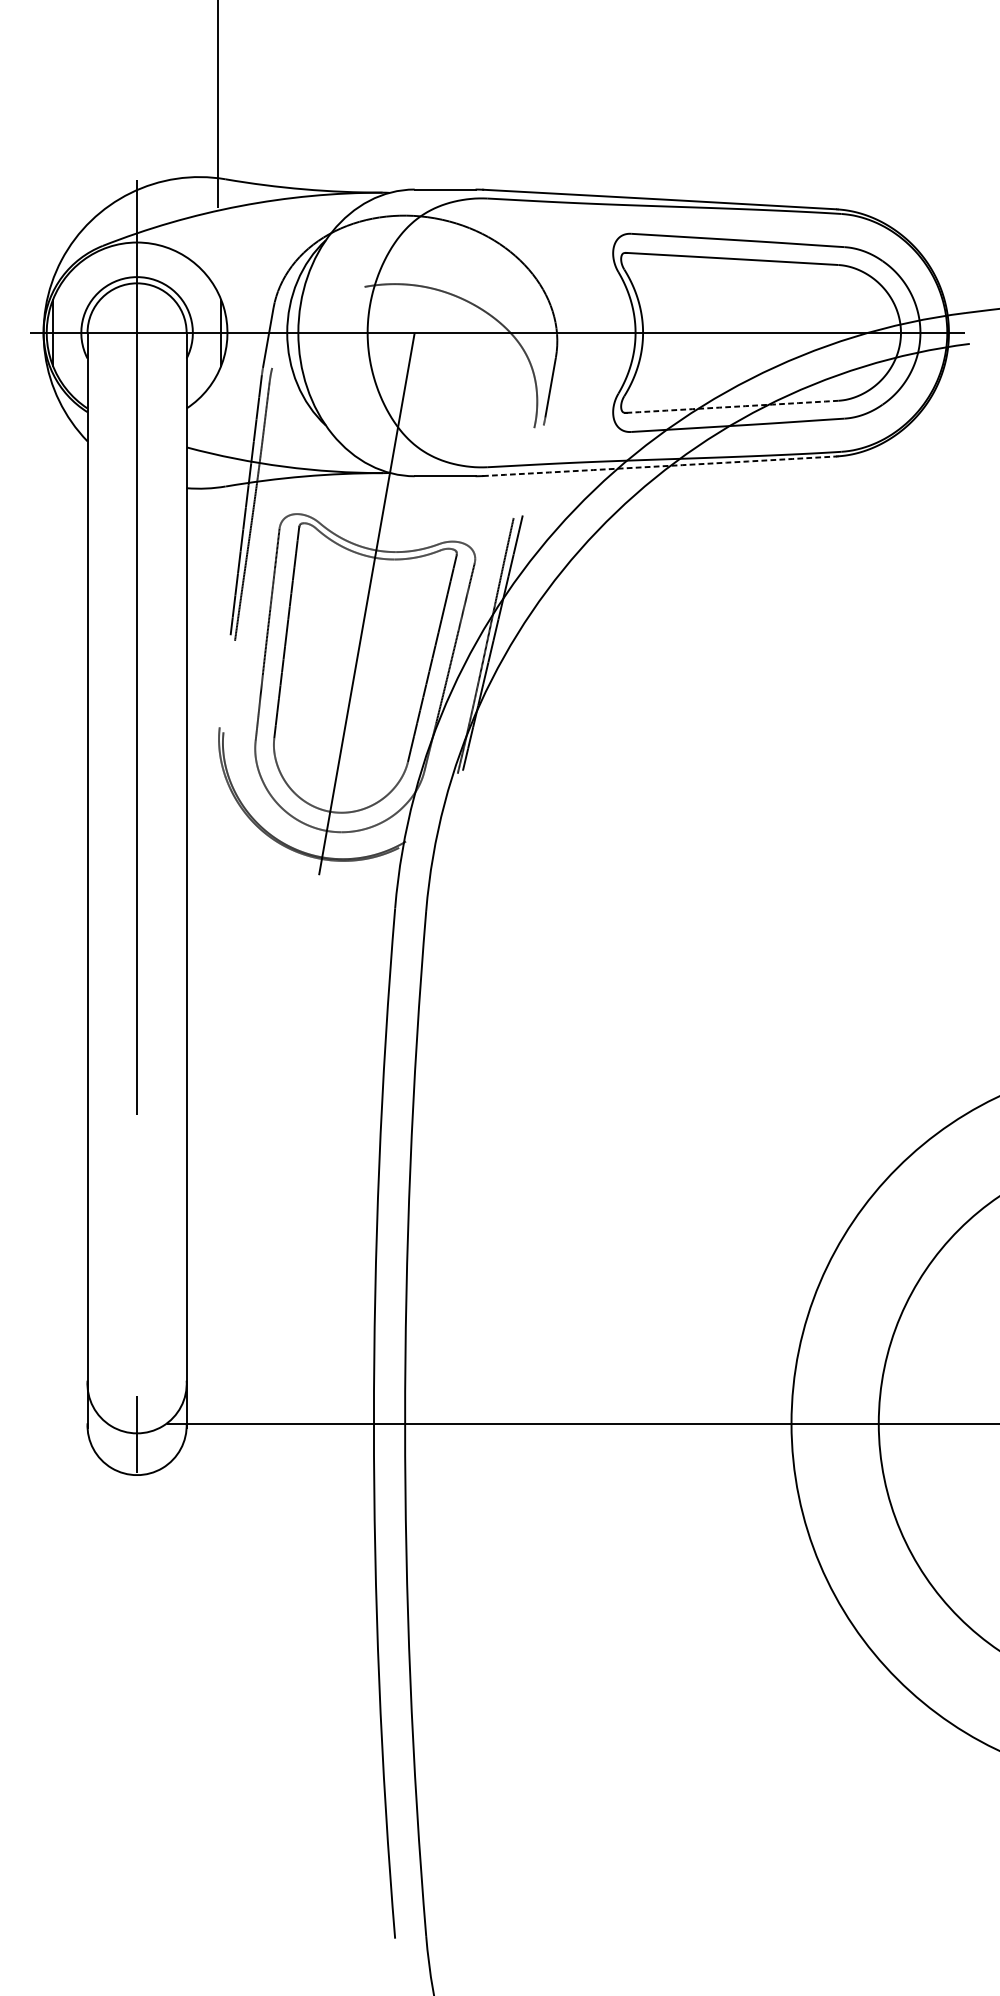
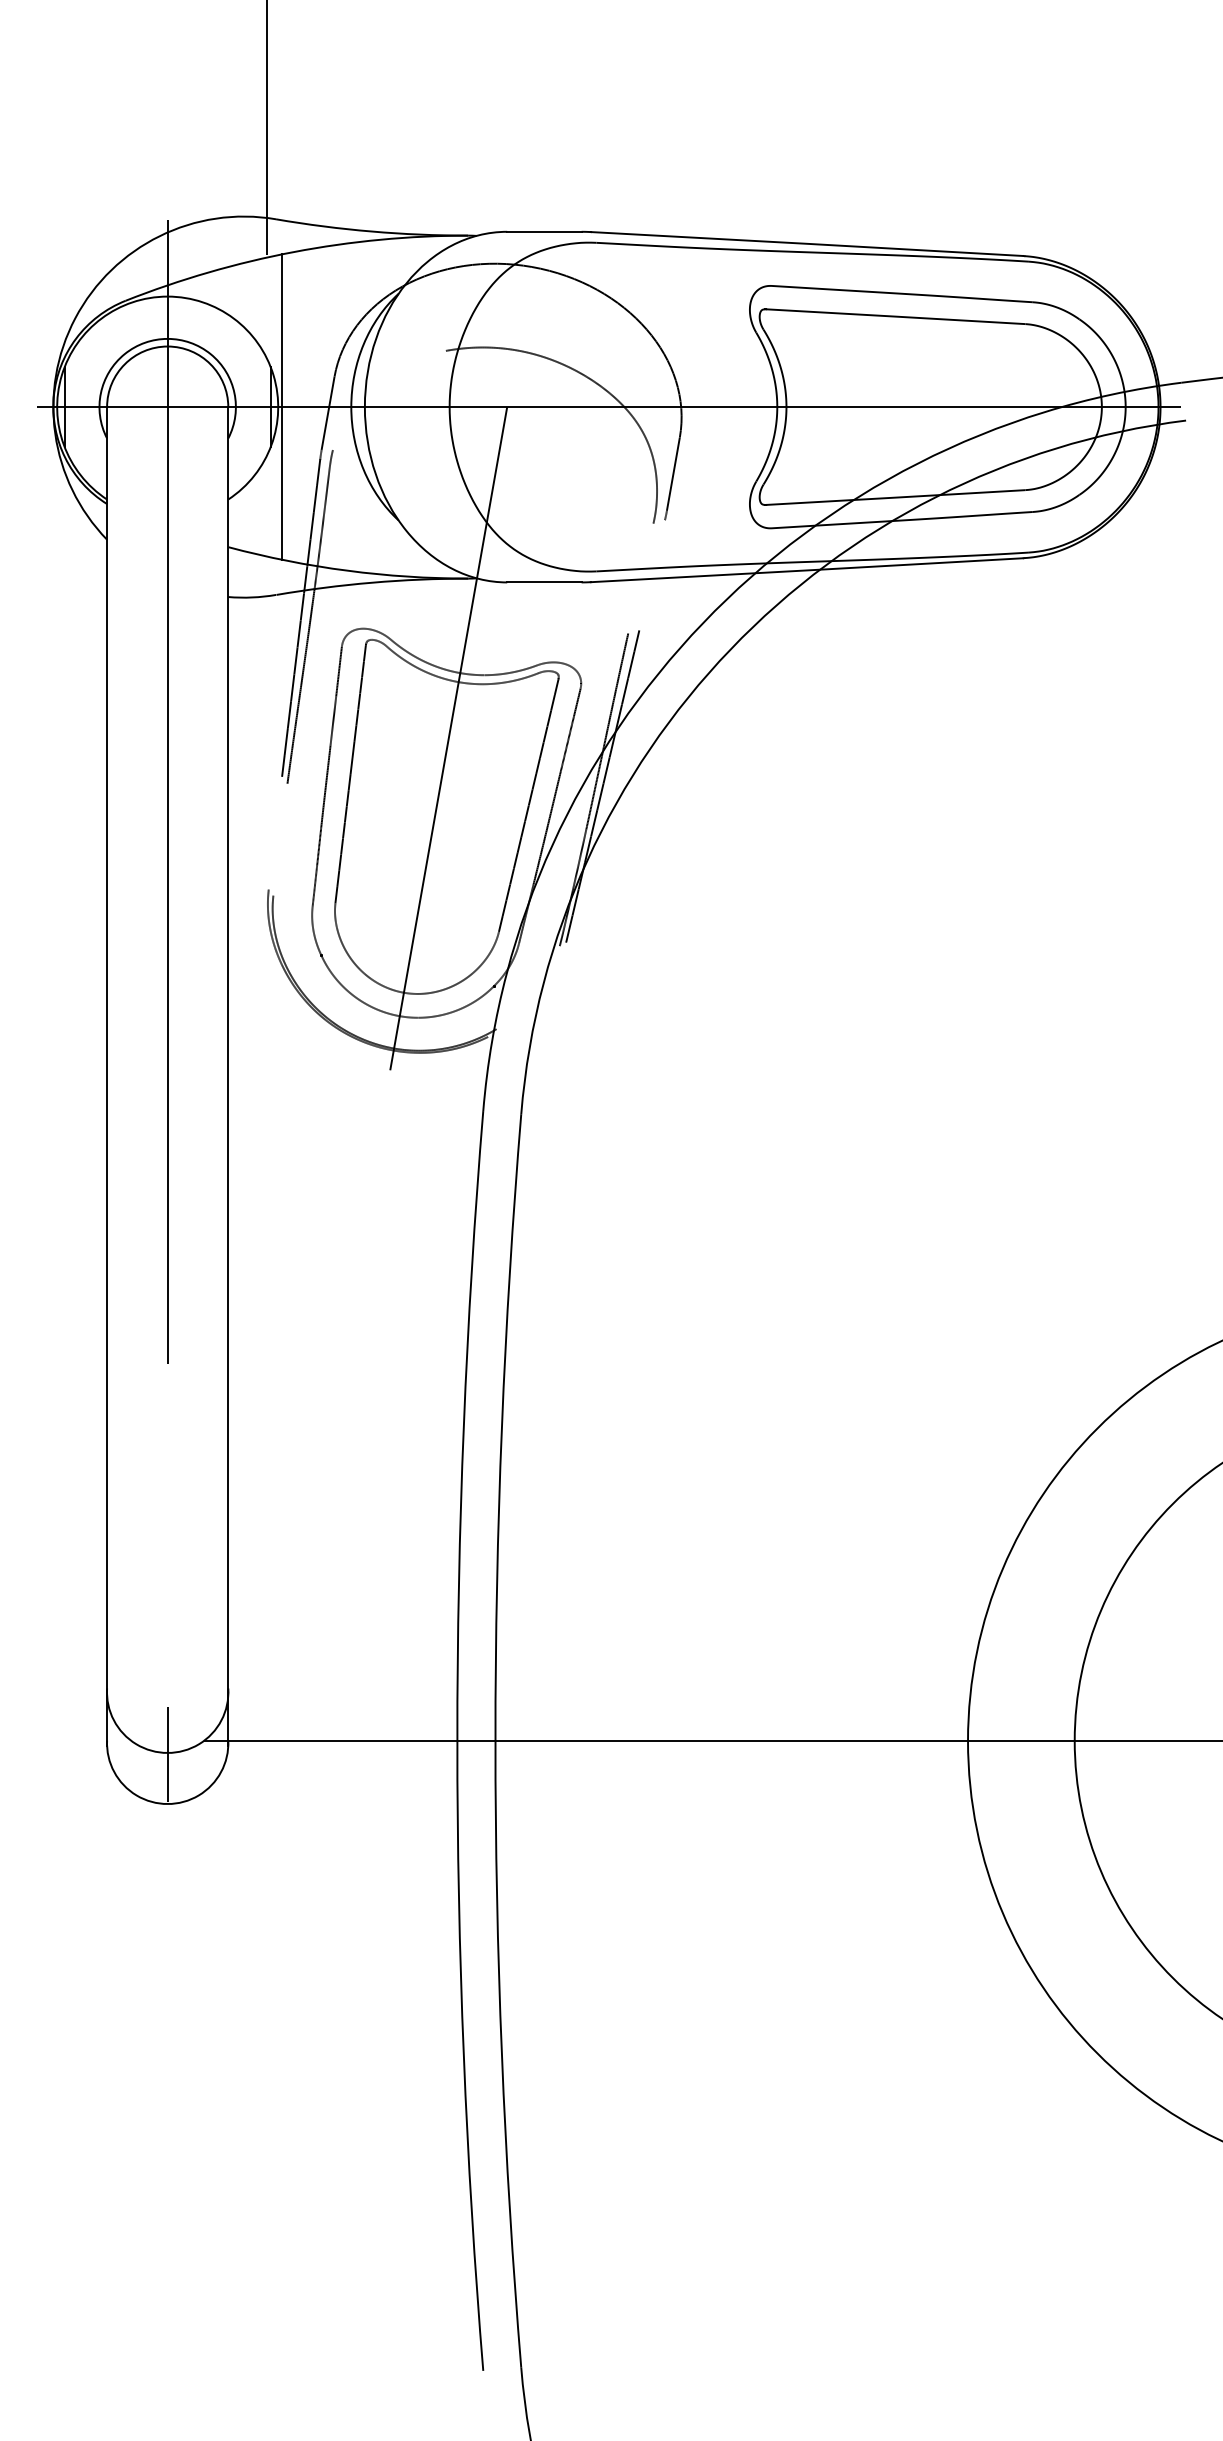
line: (230, 332) -> (282, 406), added
arc: (732, 406) -> (895, 497), dashed -> solid
arc: (660, 466) -> (807, 570), dashed -> solid

